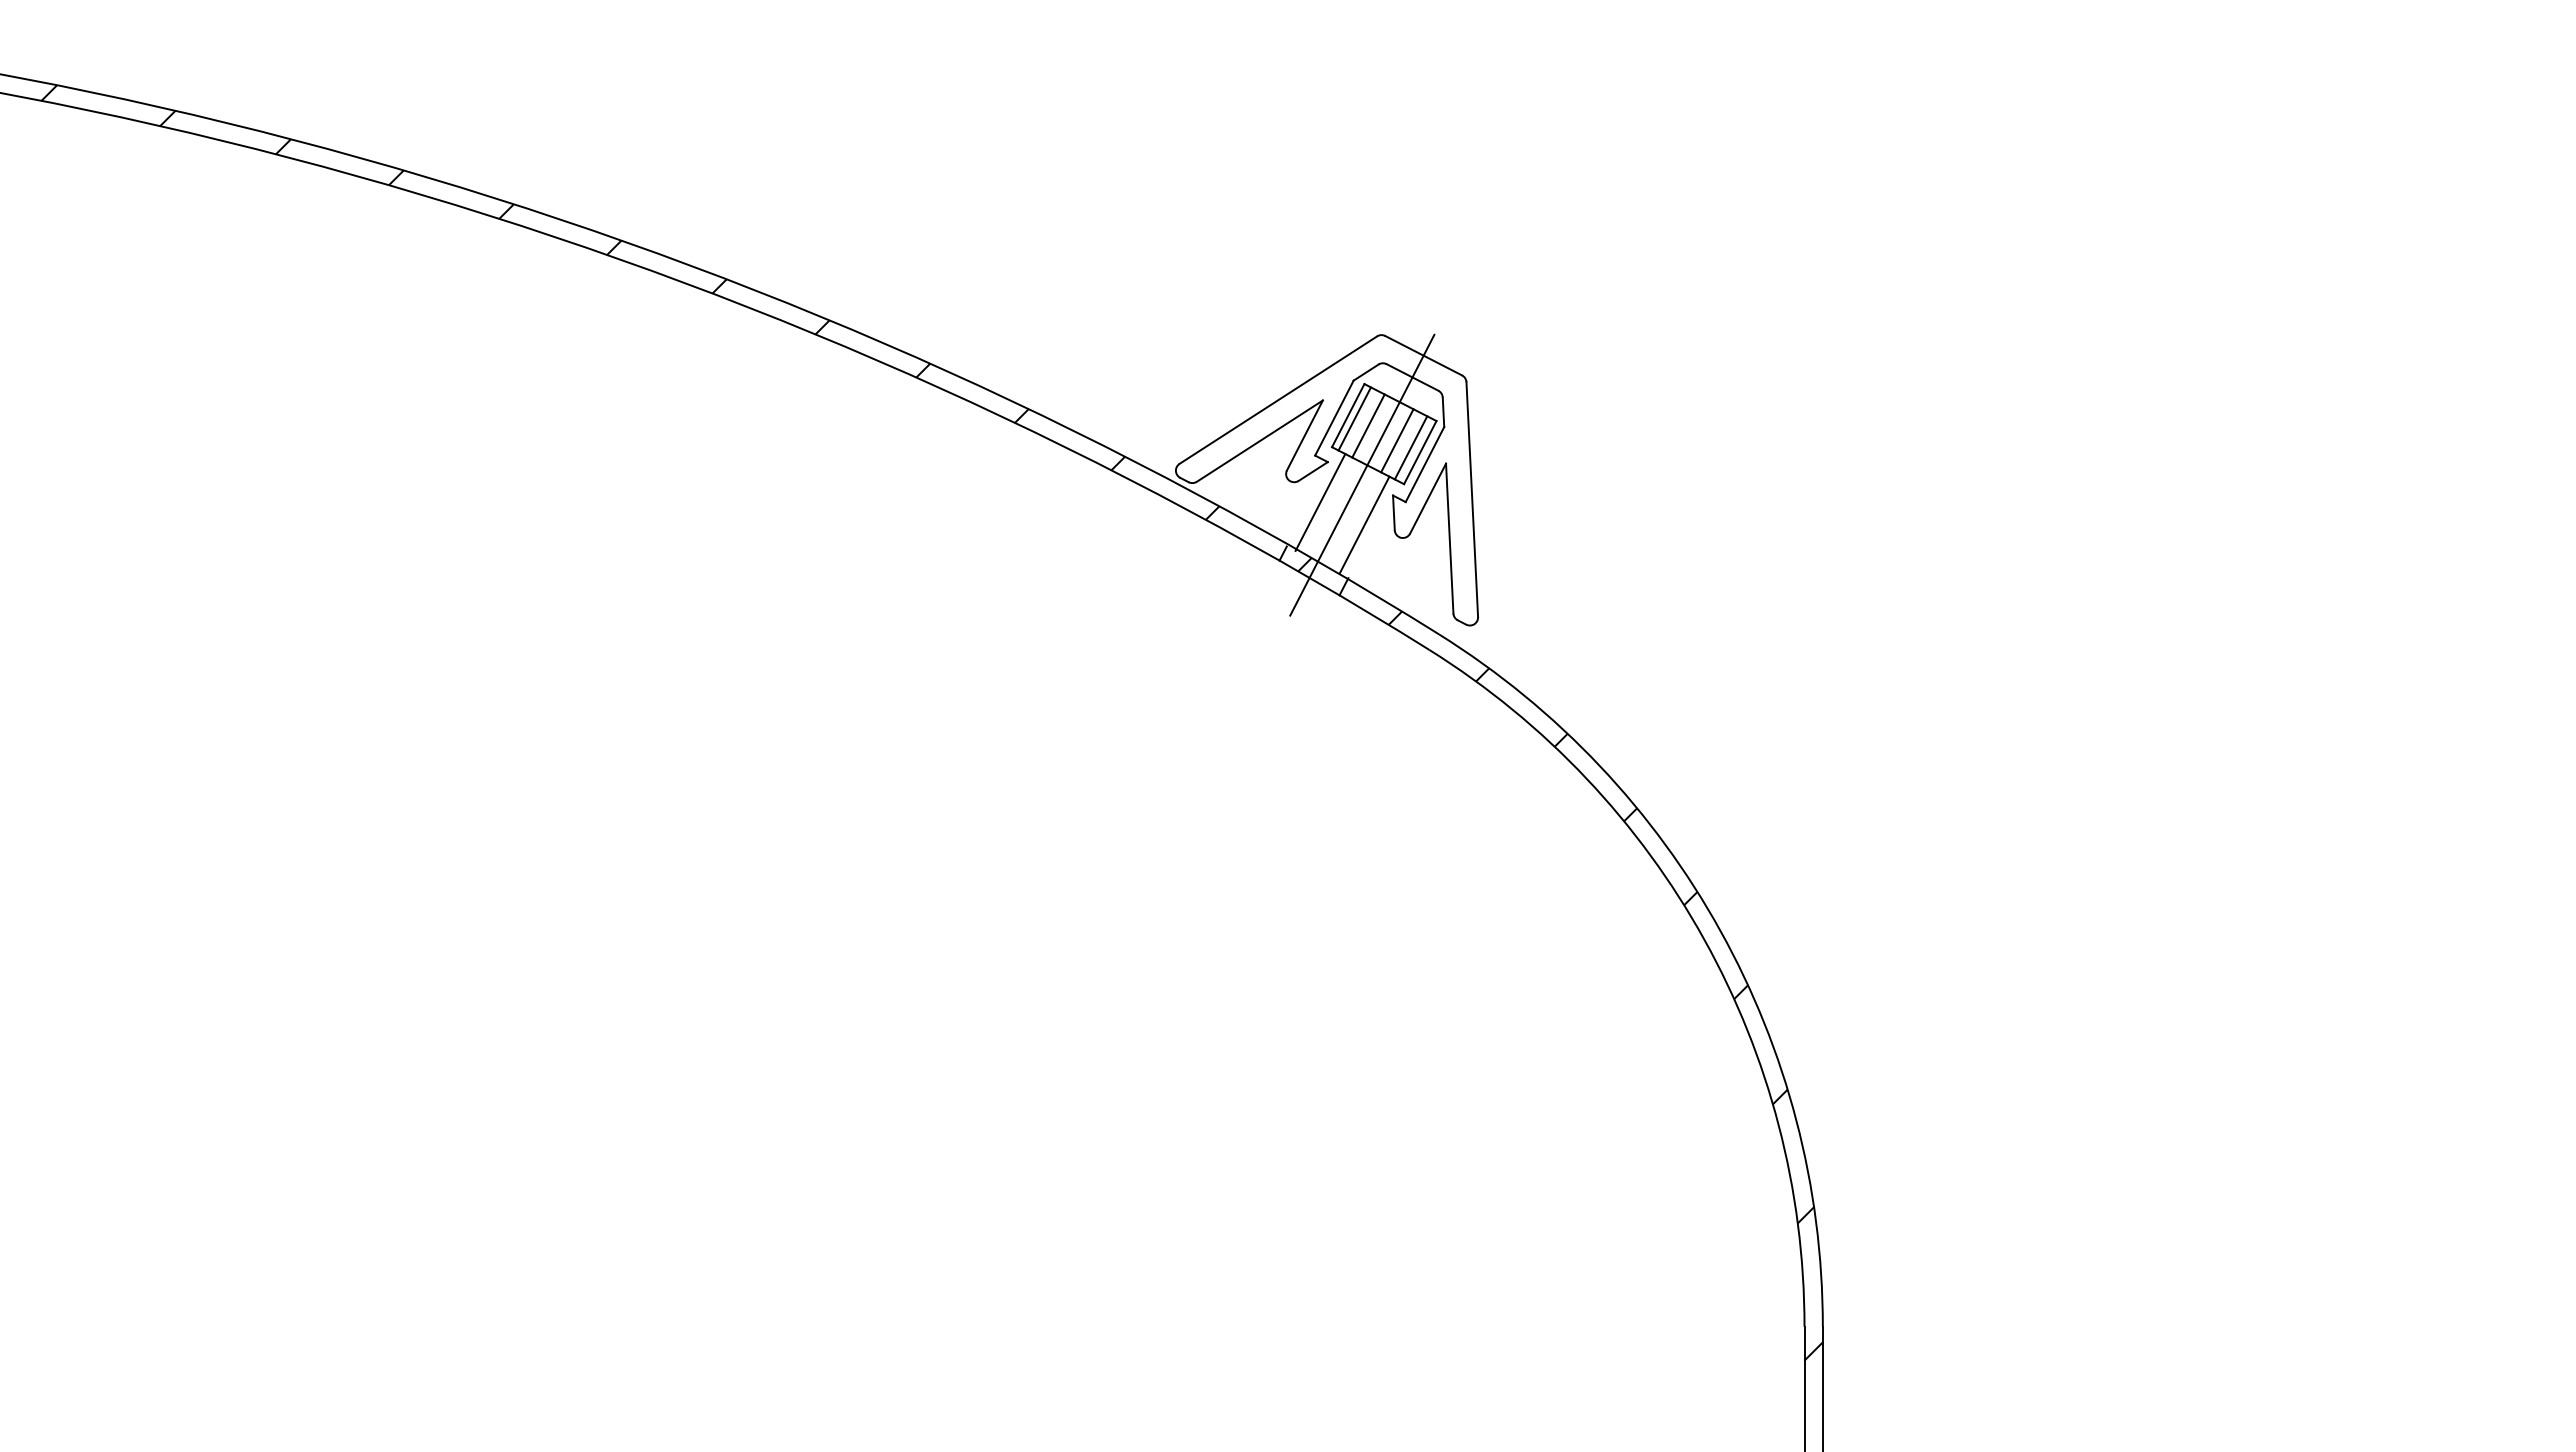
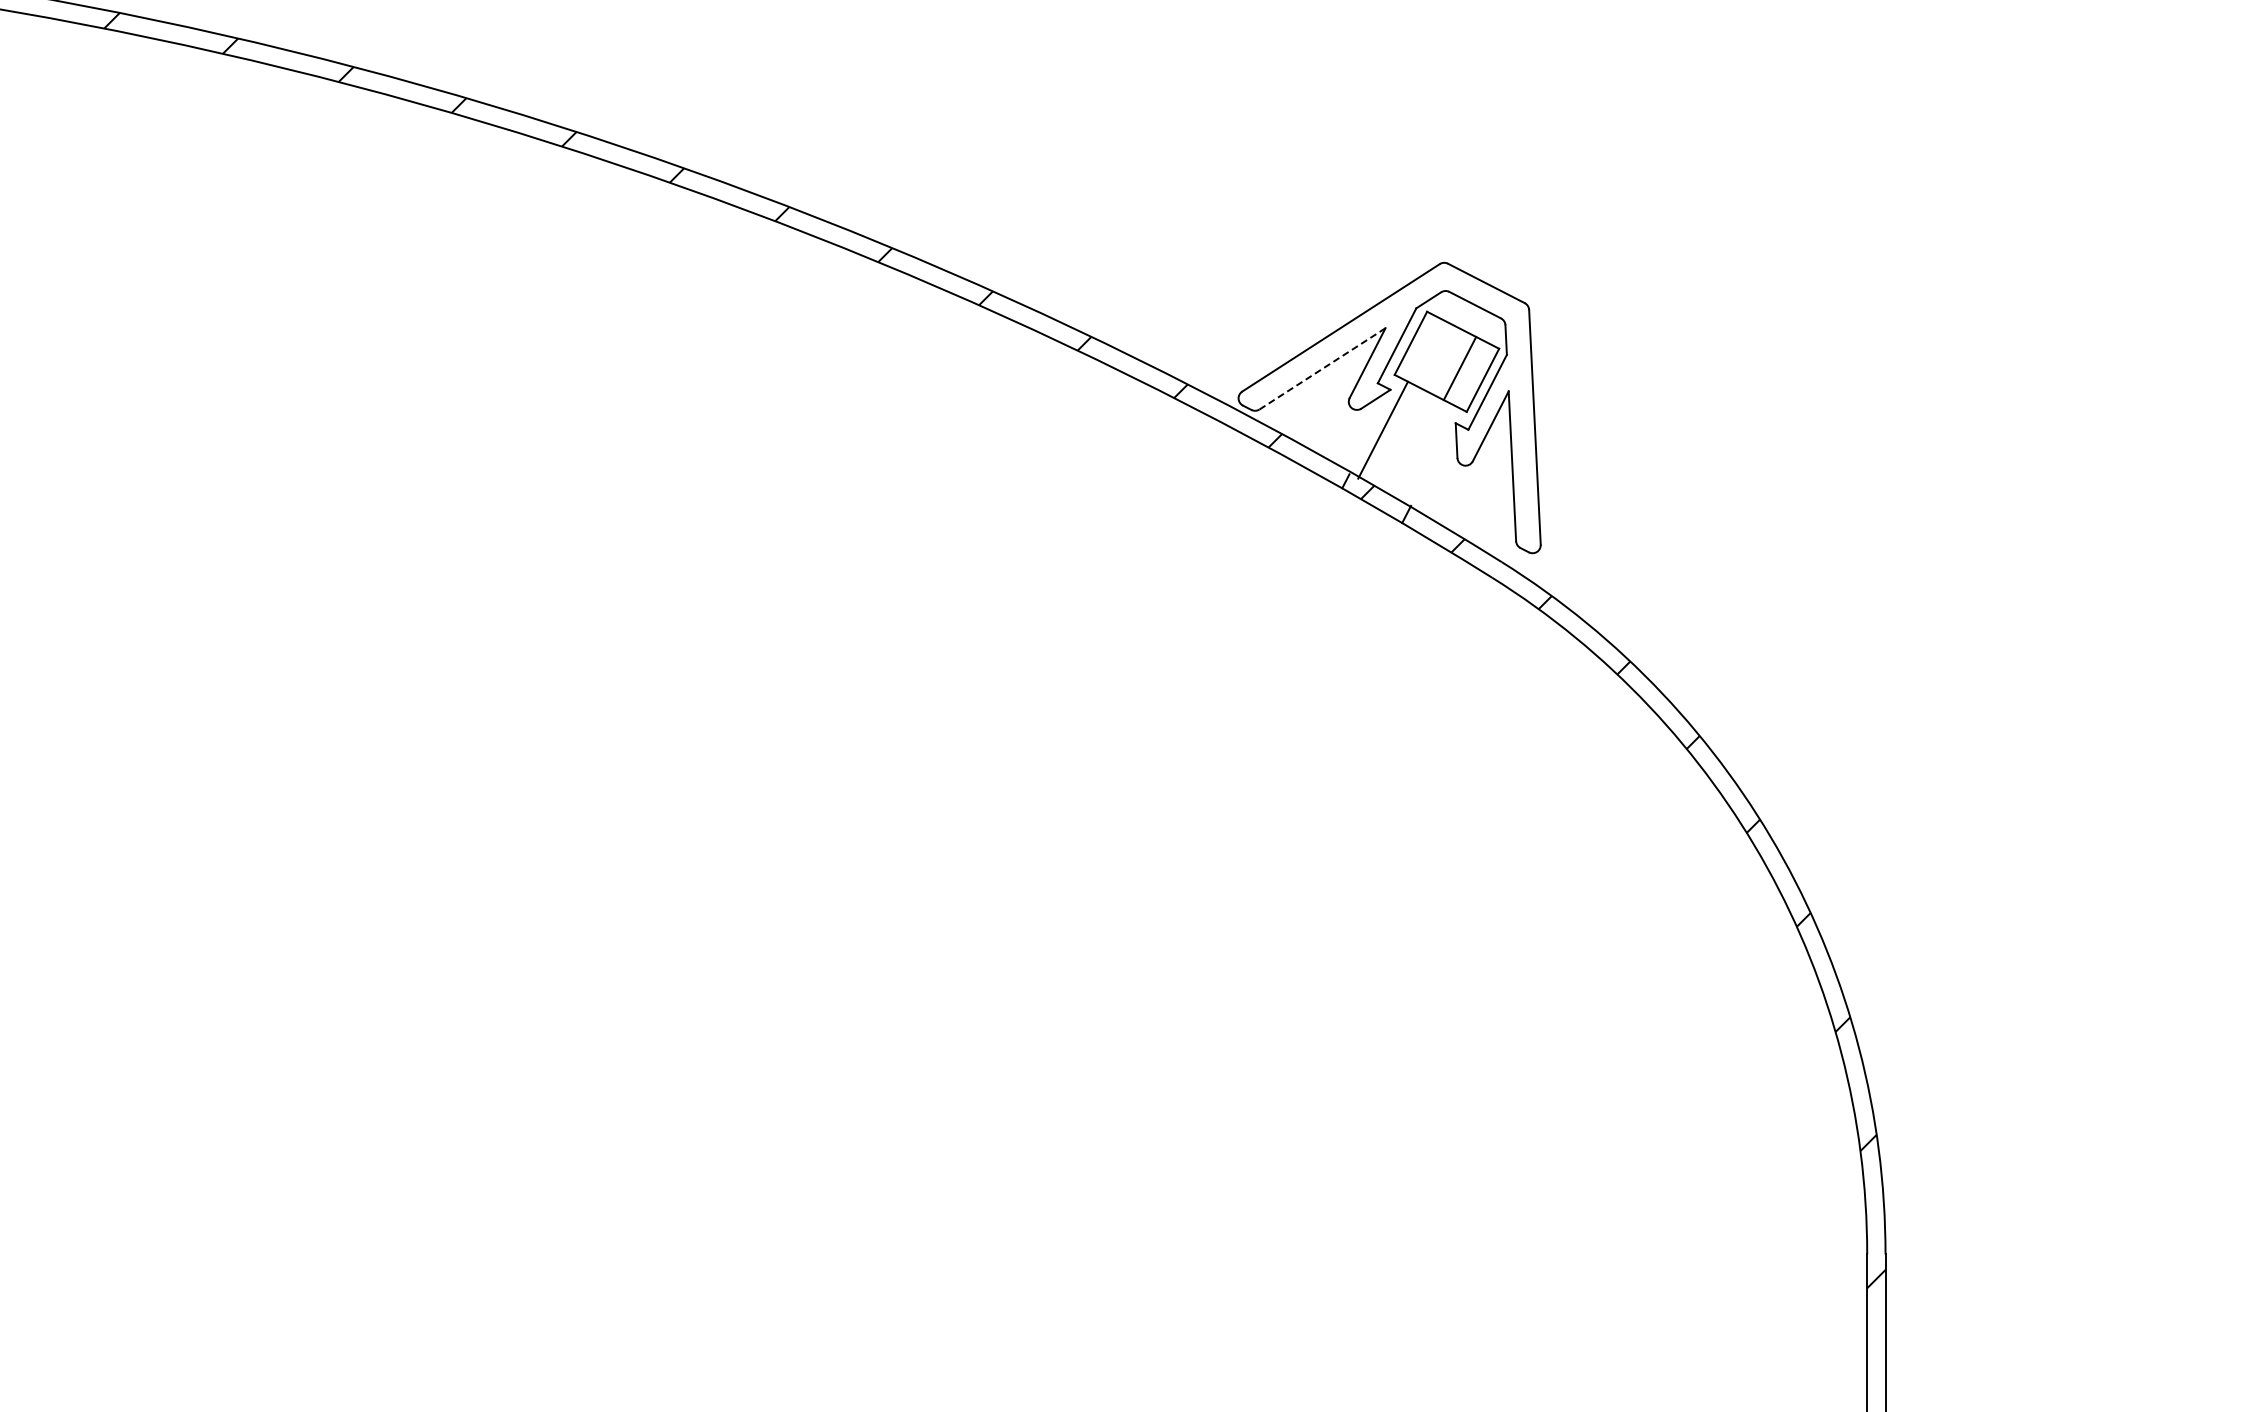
line: (1354, 418) -> (1417, 346), removed
line: (1368, 425) -> (1431, 353), removed
line: (1260, 440) -> (1323, 368), solid -> dashed
line: (1410, 447) -> (1473, 375), removed
line: (1361, 474) -> (1424, 402), removed
line: (1364, 524) -> (1427, 452), removed

